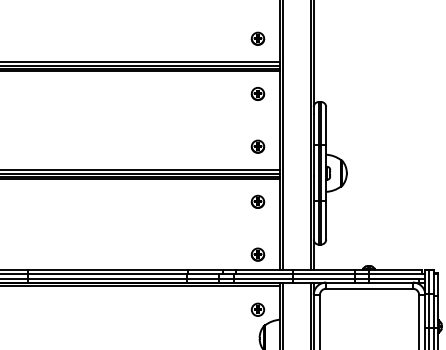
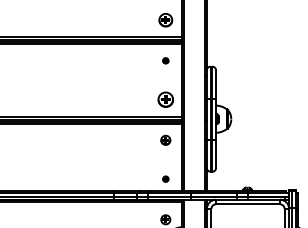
part: (257, 38) -> (165, 19), size x1.4
part: (257, 93) -> (165, 60), size x0.6
part: (257, 146) -> (165, 99), size x1.6
part: (257, 254) -> (165, 179), size x0.6

